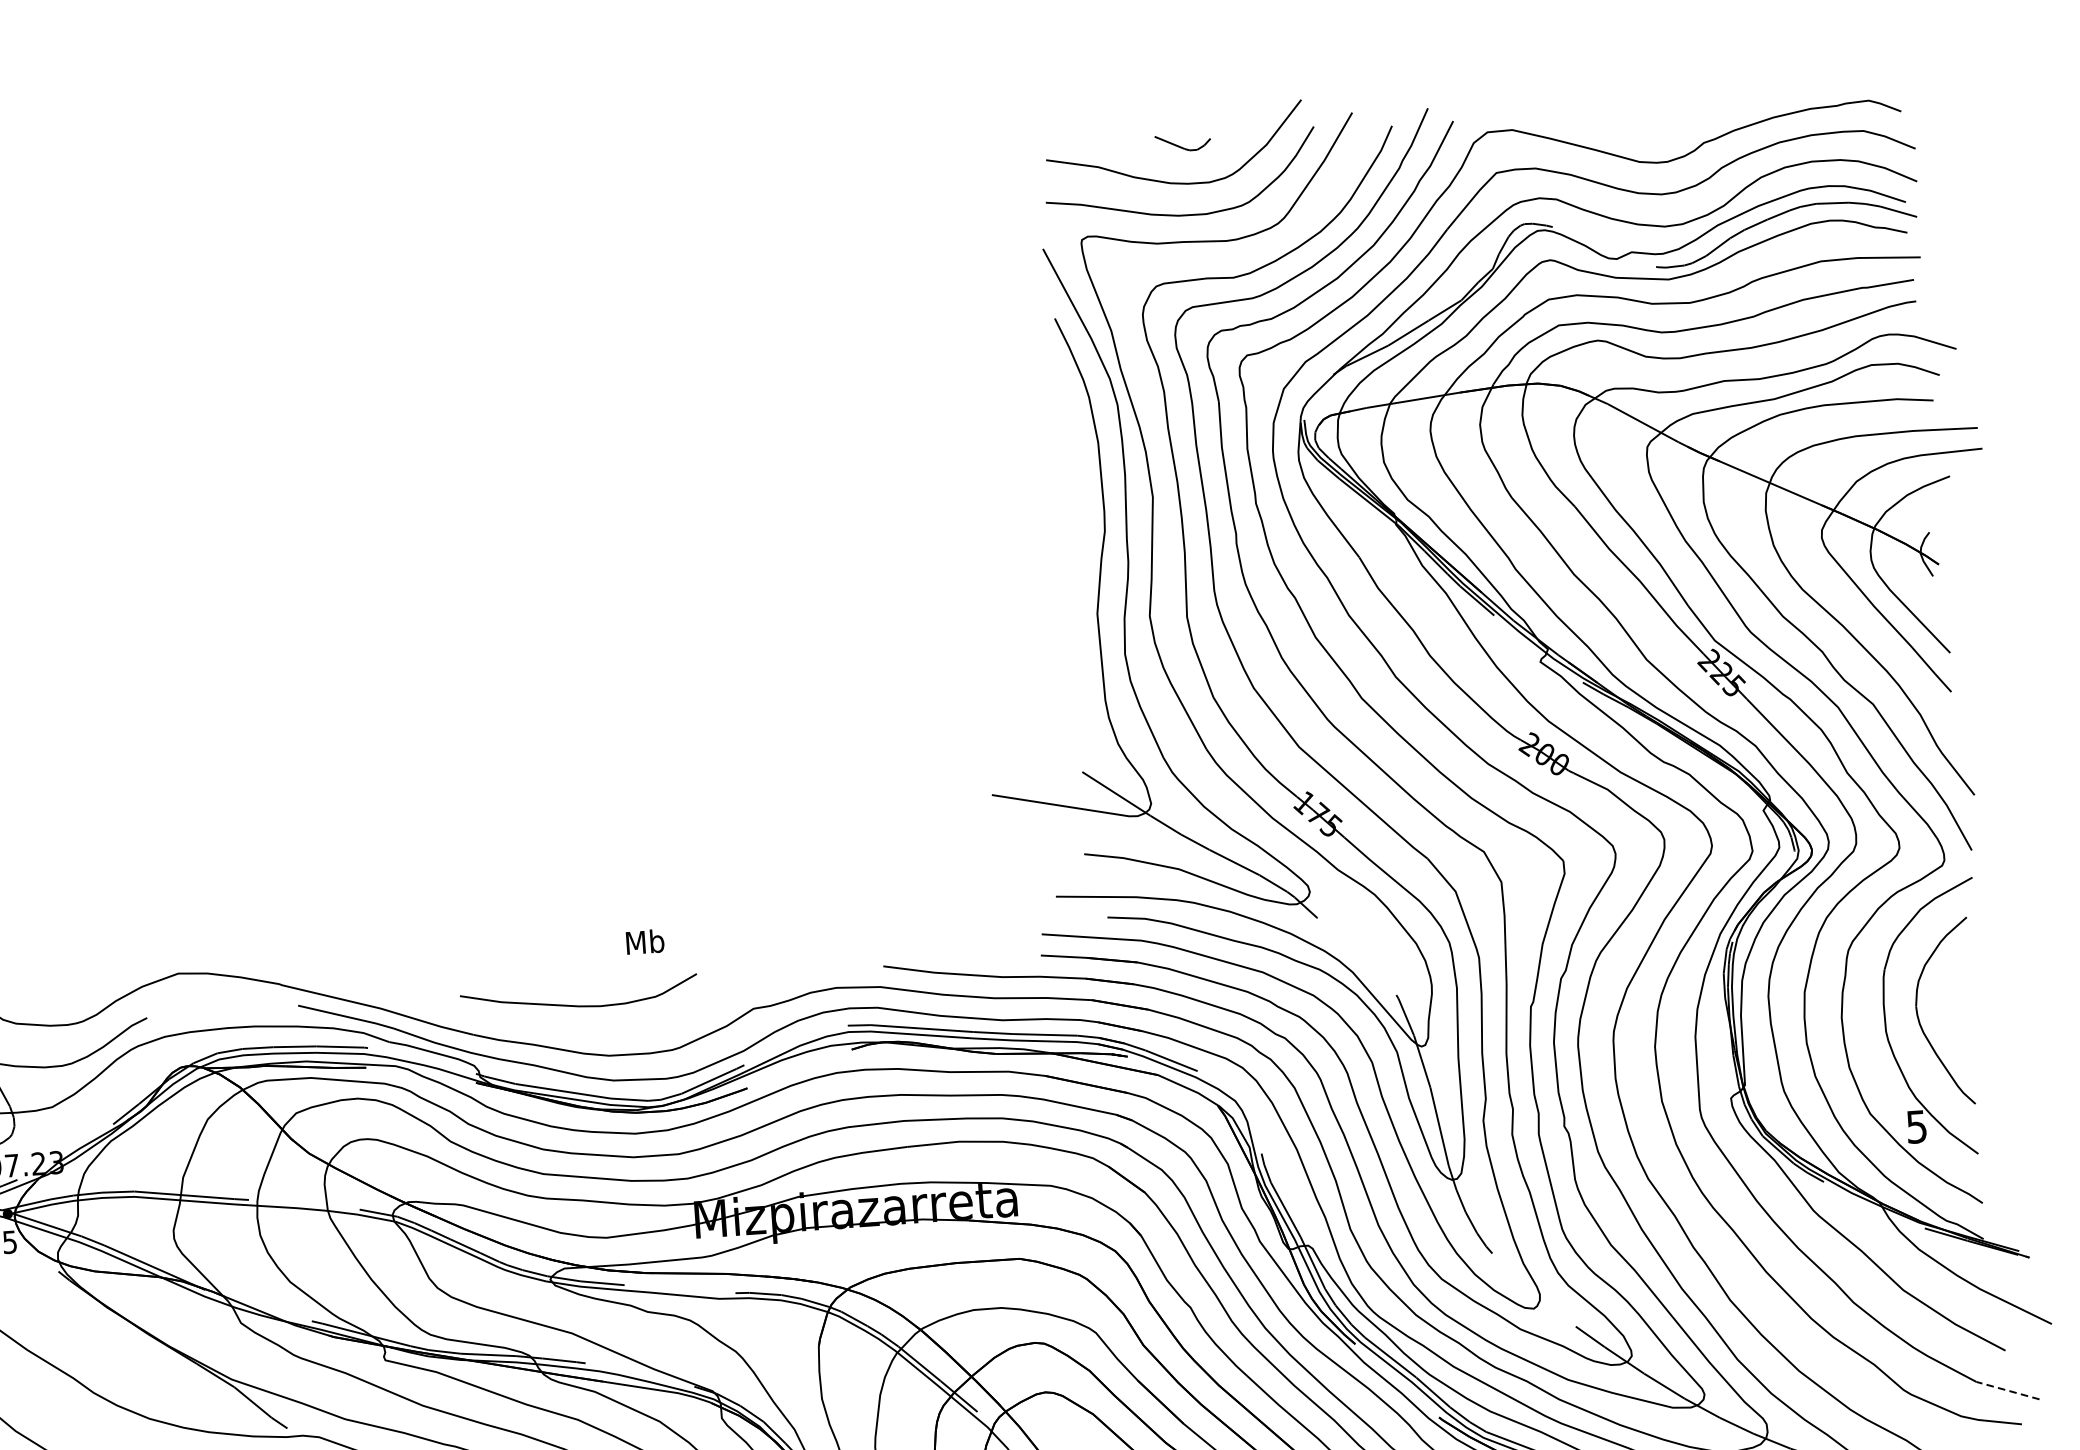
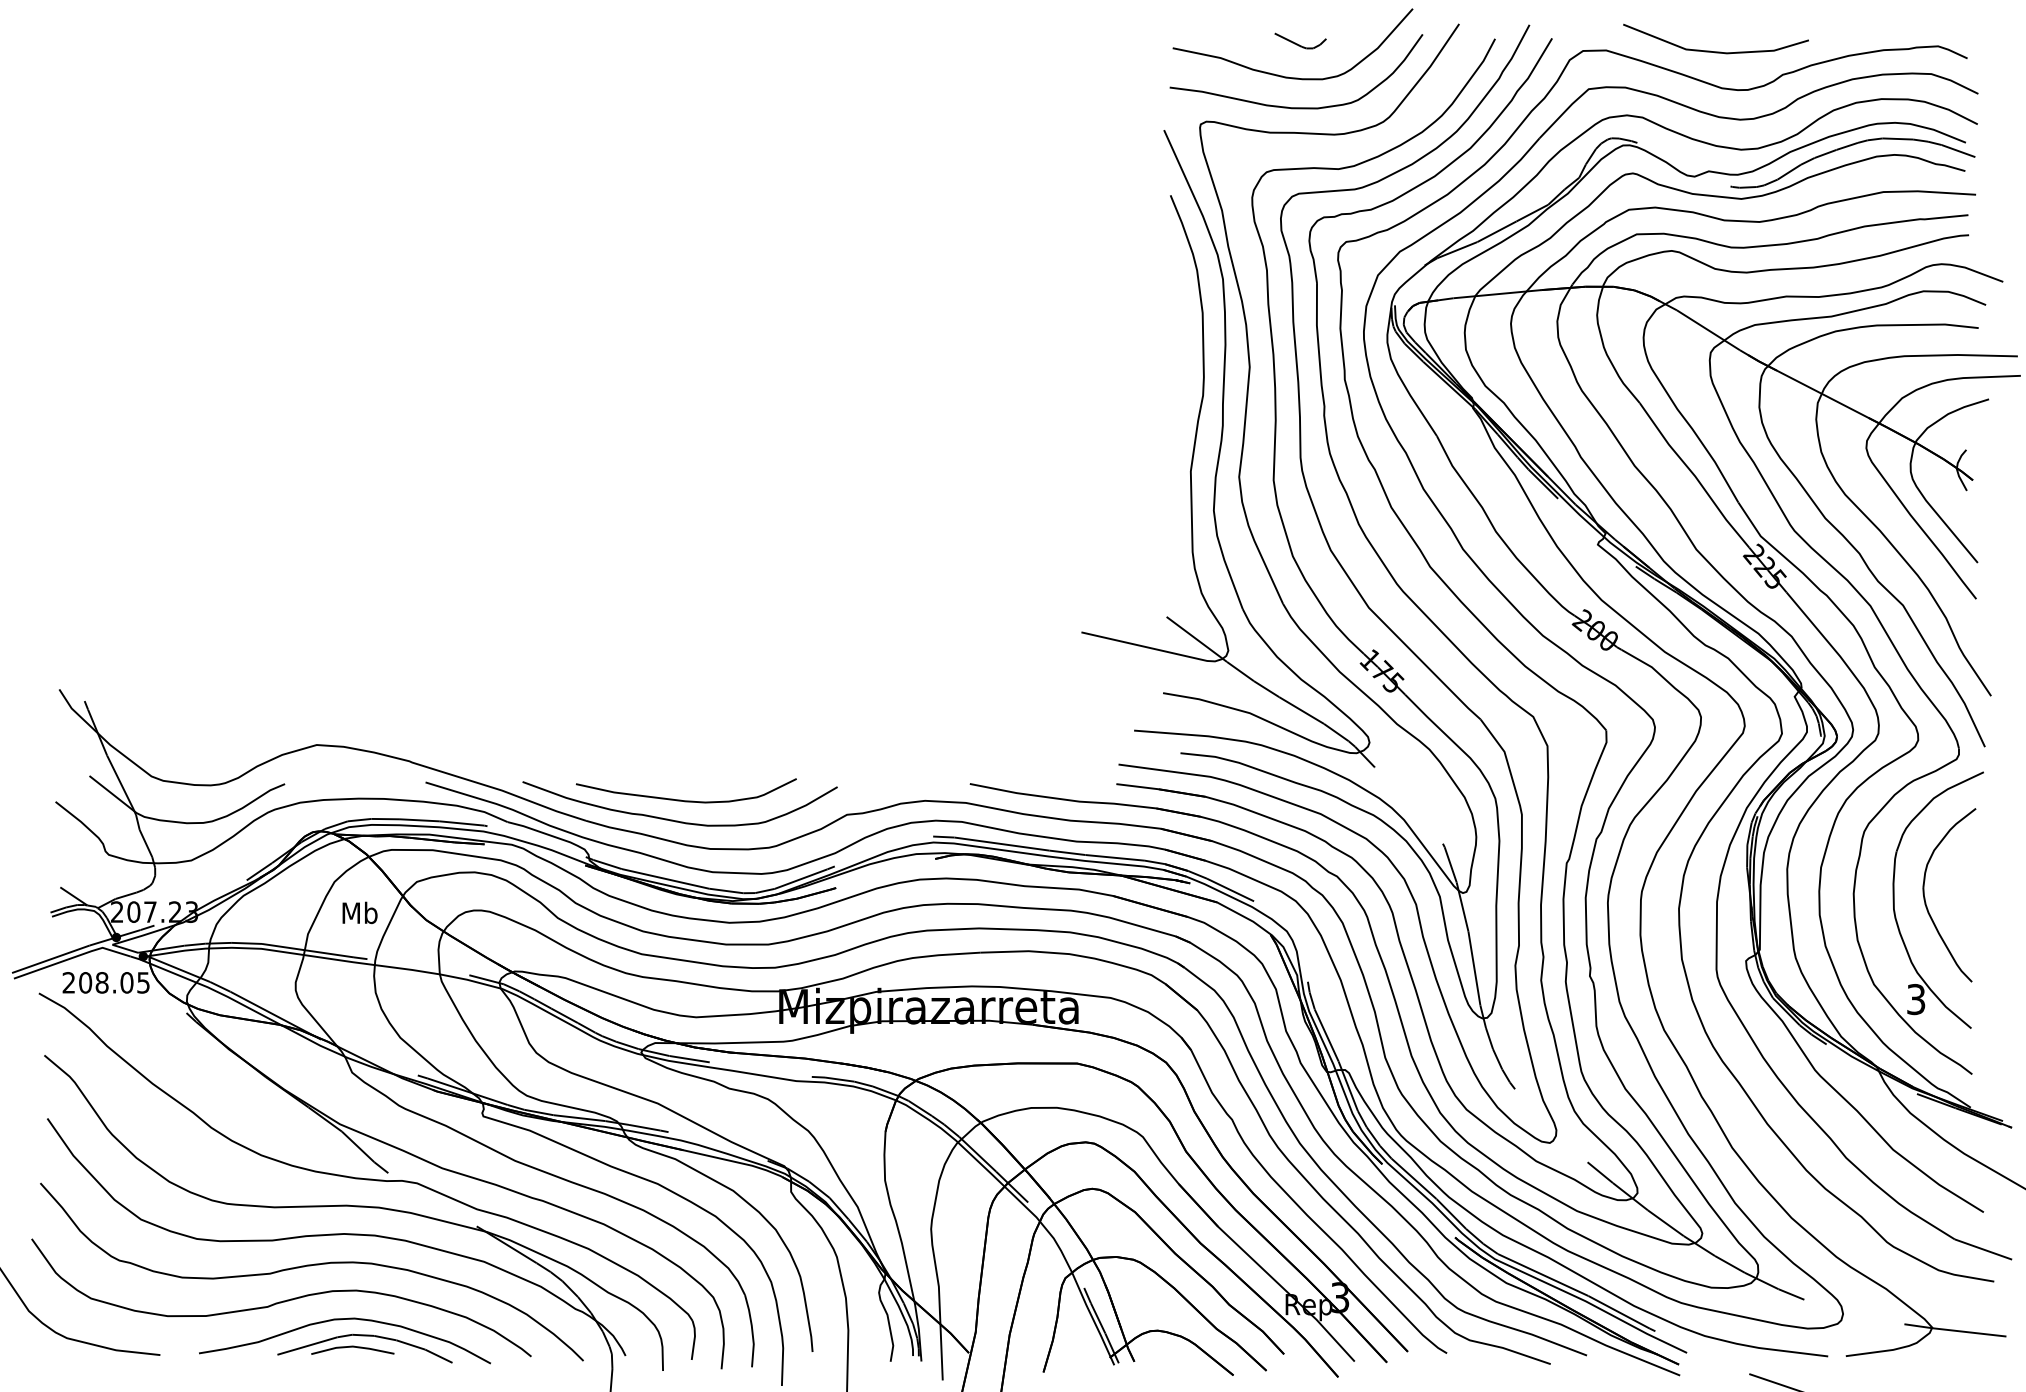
line: (1624, 122) -> (1710, 50), added
text: (644, 941) -> (359, 912), moved
curve: (572, 1027) -> (678, 820), added
text: (1917, 1126) -> (1916, 999), 5 -> 3
line: (2007, 1390) -> (1983, 1249), dashed -> solid

